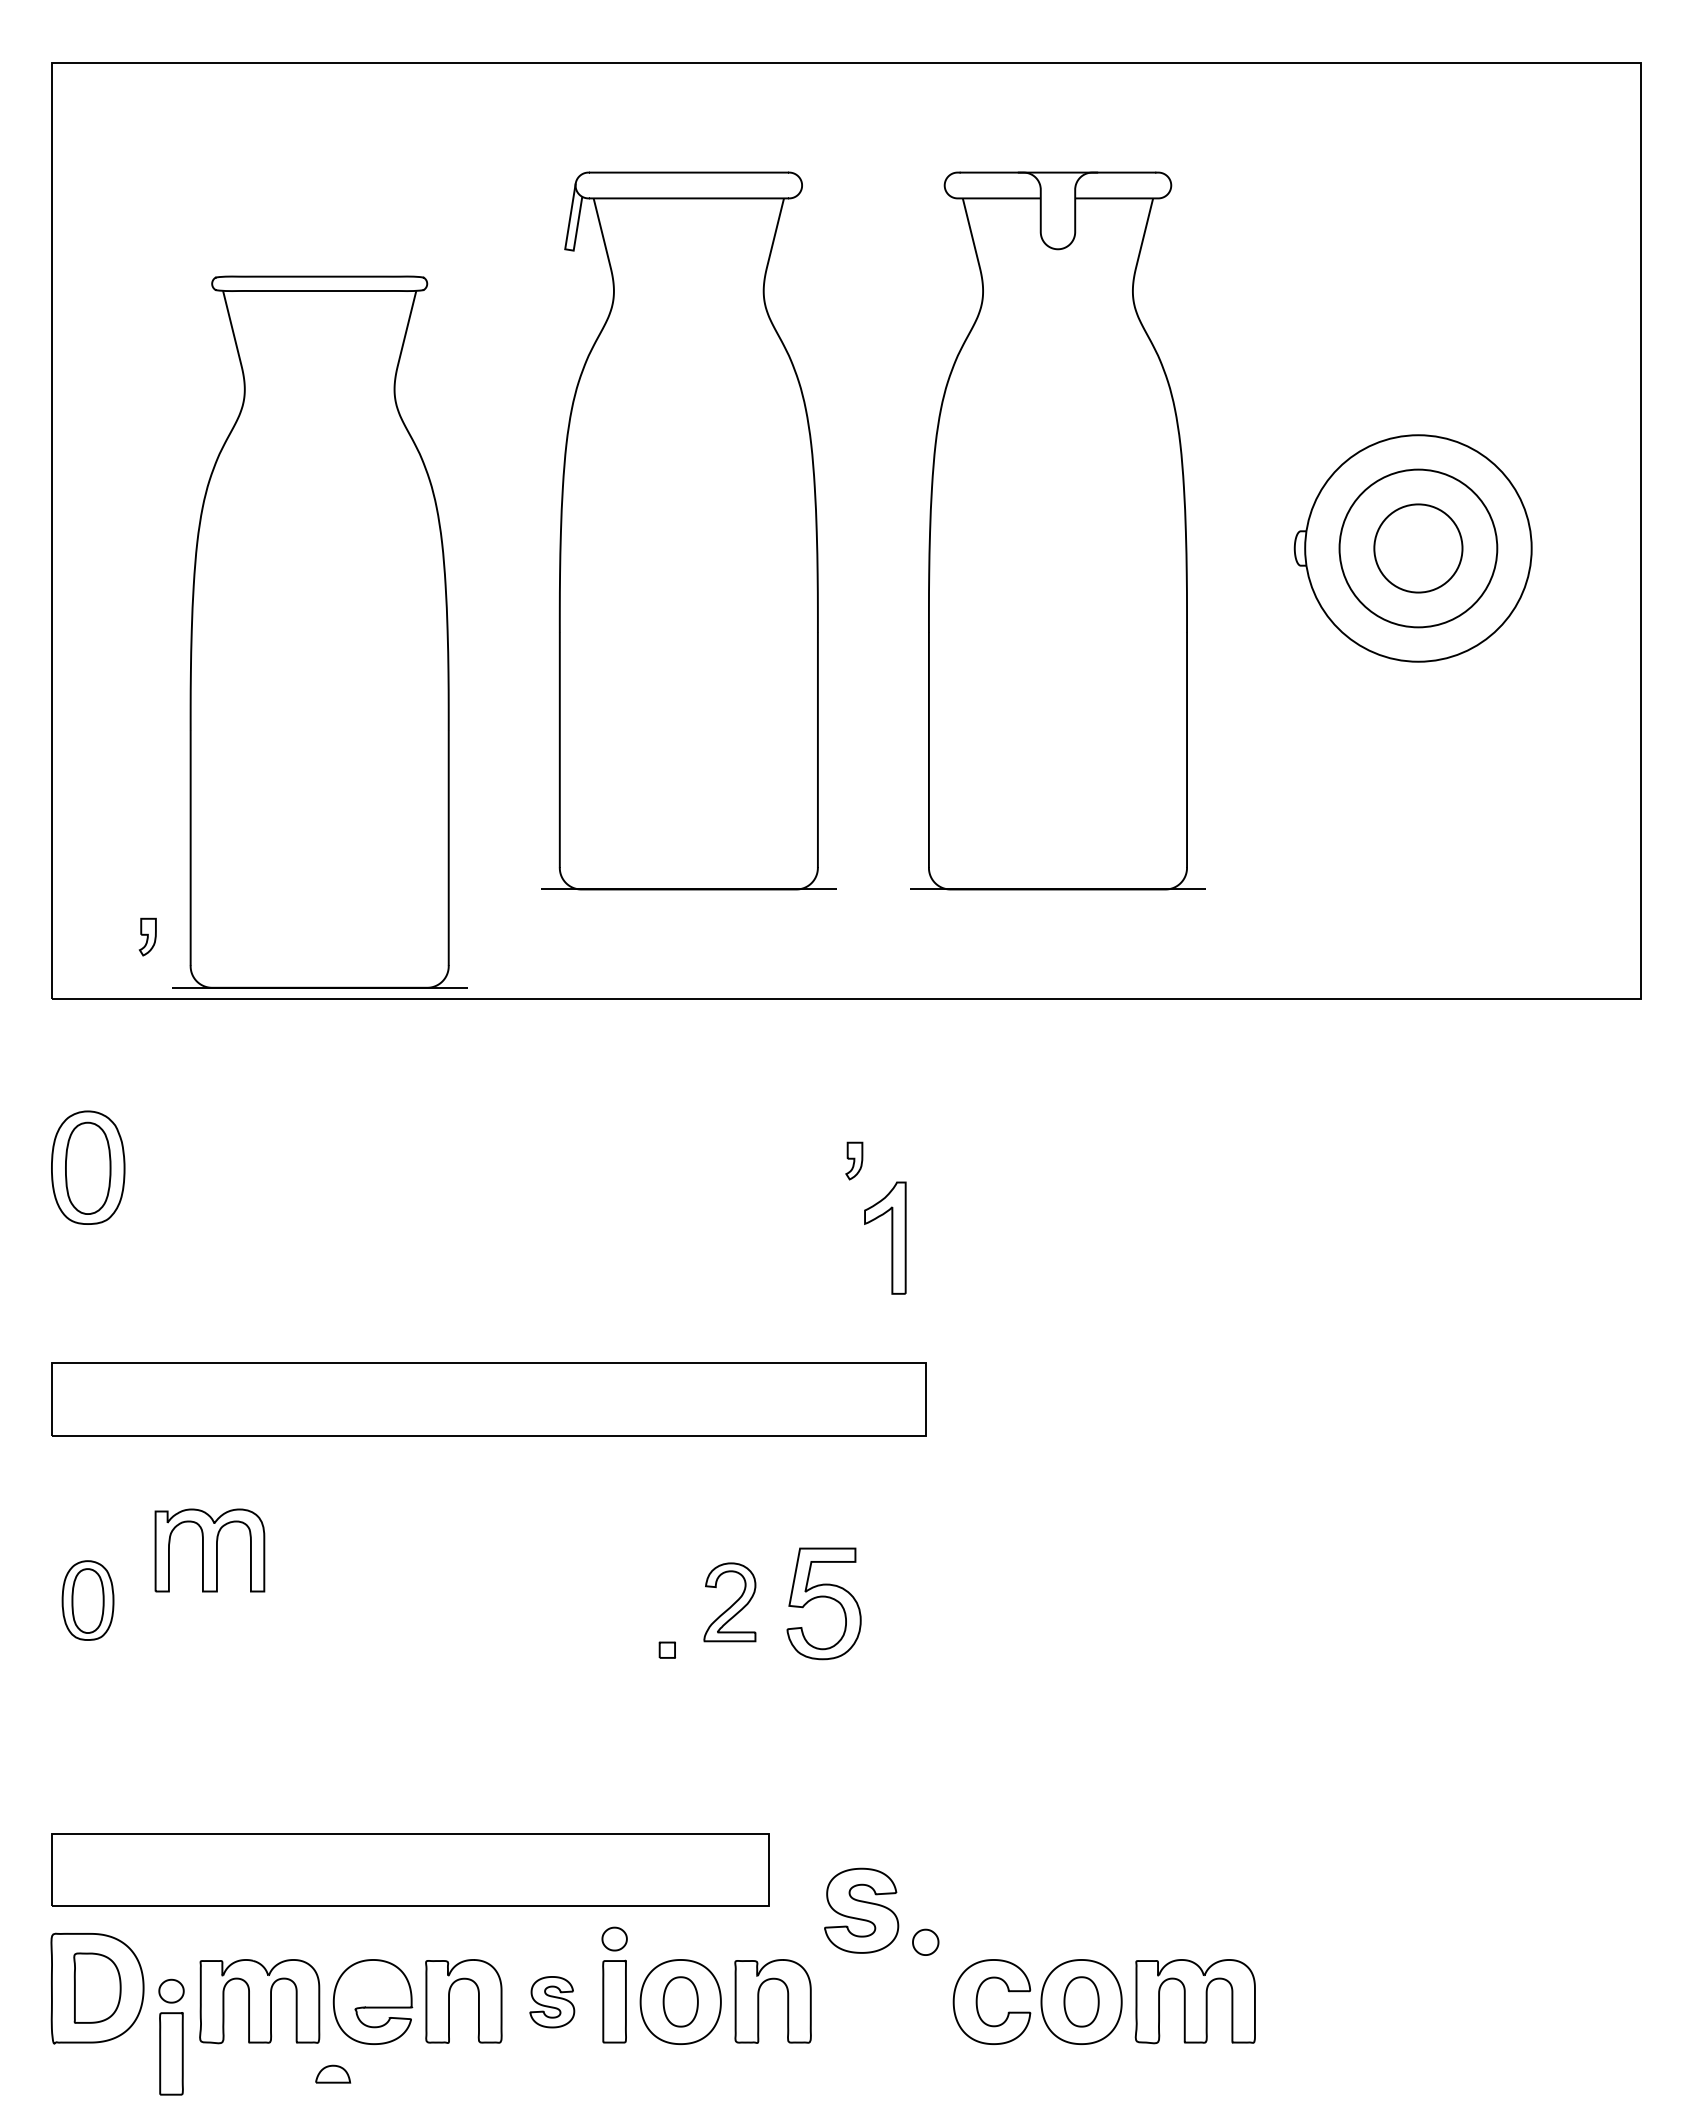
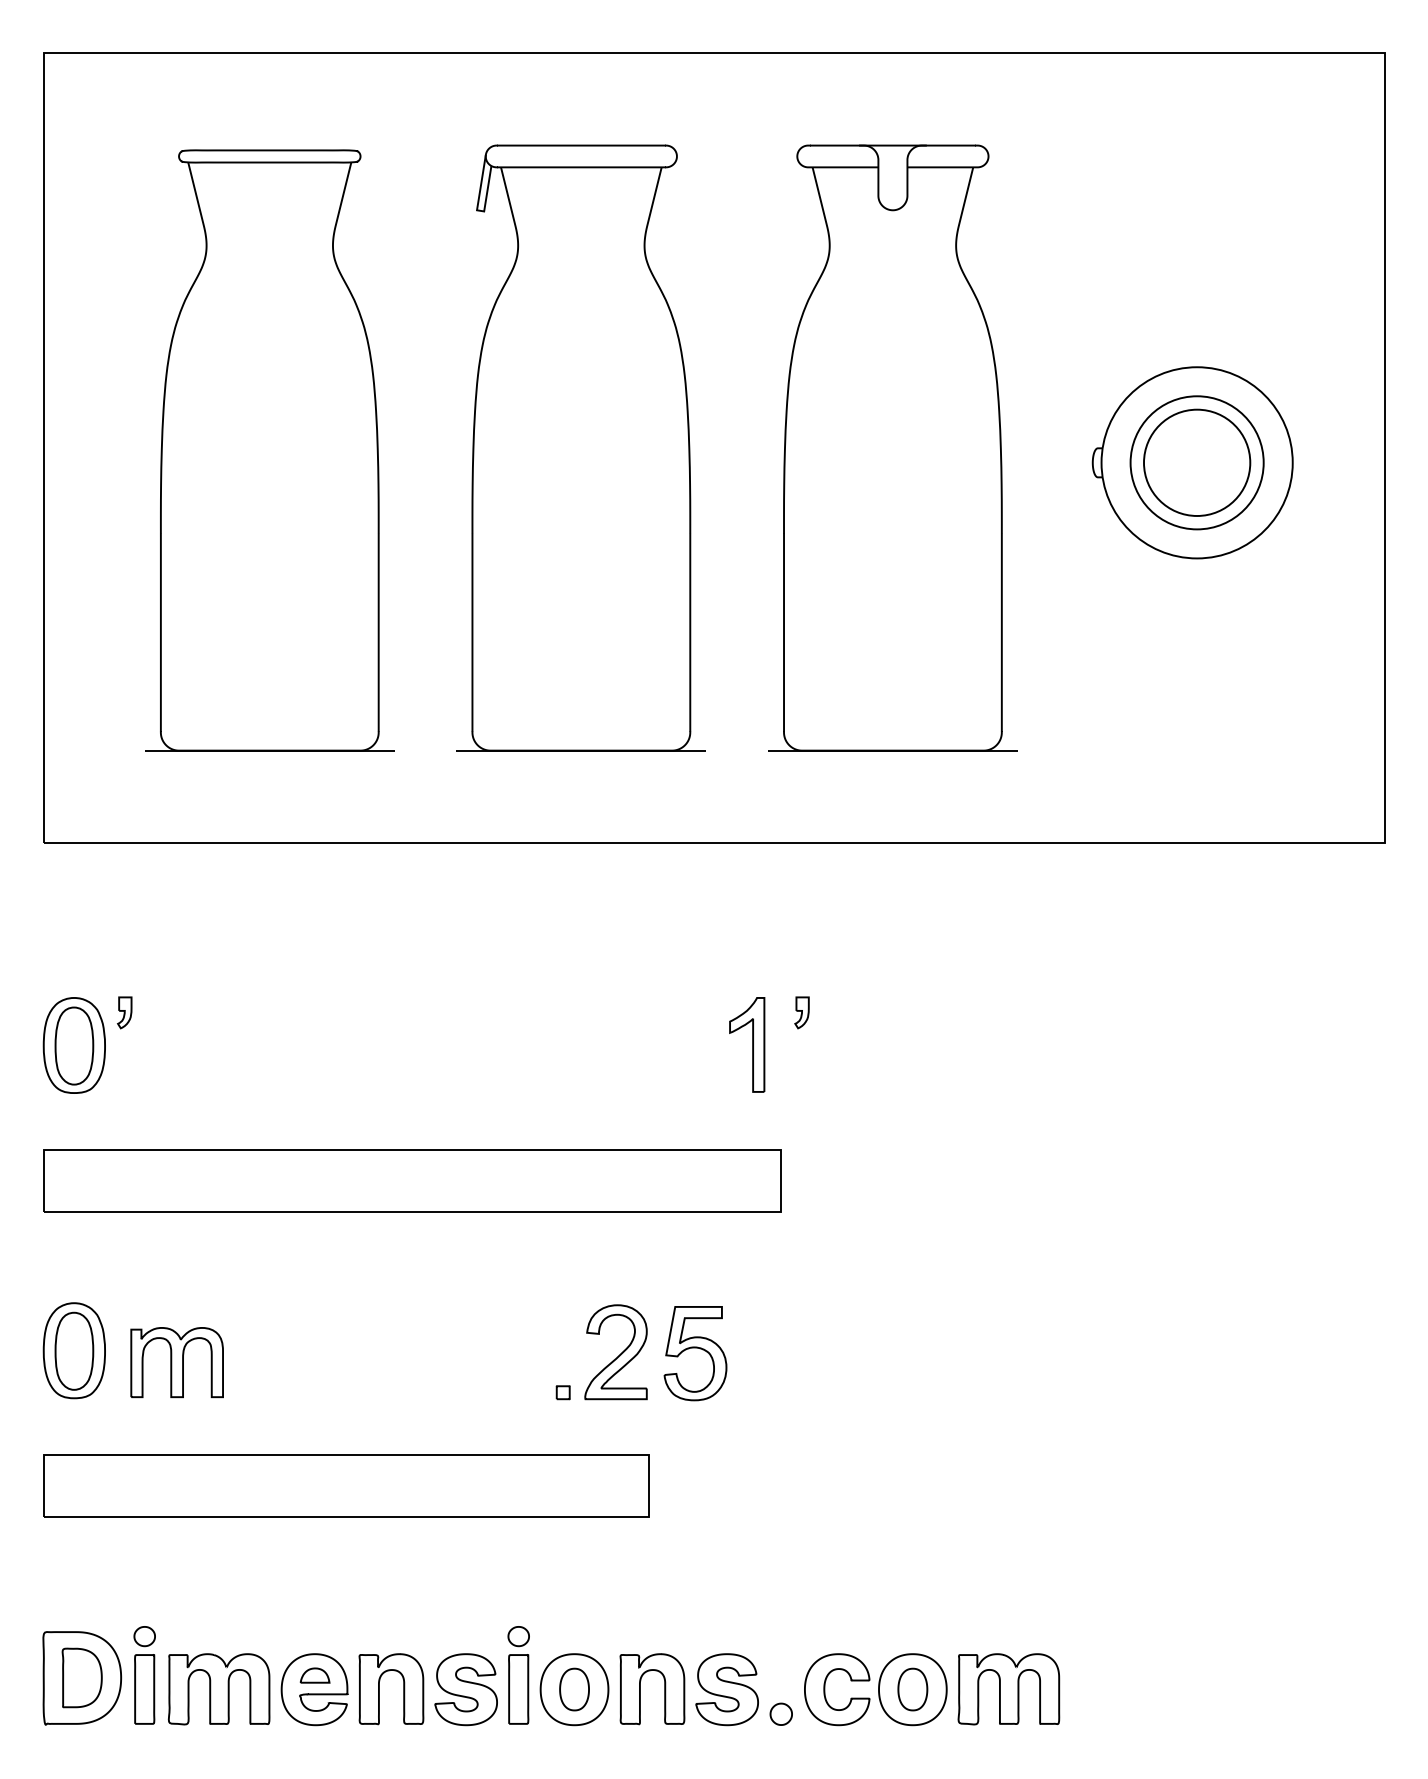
circle: (1418, 548) -> (1197, 462), size x1.43
part: (319, 632) -> (269, 450), moved
part: (147, 936) -> (124, 1012), moved
part: (853, 1160) -> (801, 1012), moved
part: (87, 1167) -> (73, 1045), moved
part: (209, 1550) -> (176, 1362), moved
part: (87, 1600) -> (73, 1350), size x1.43
part: (729, 1602) -> (615, 1352), size x1.43
part: (410, 1869) -> (346, 1485), moved
part: (860, 1910) -> (726, 1689), moved
part: (924, 1941) -> (780, 1713), moved
part: (551, 2001) -> (465, 1689), size x1.67
part: (171, 2037) -> (144, 1675), moved
part: (332, 2074) -> (314, 1675), moved

